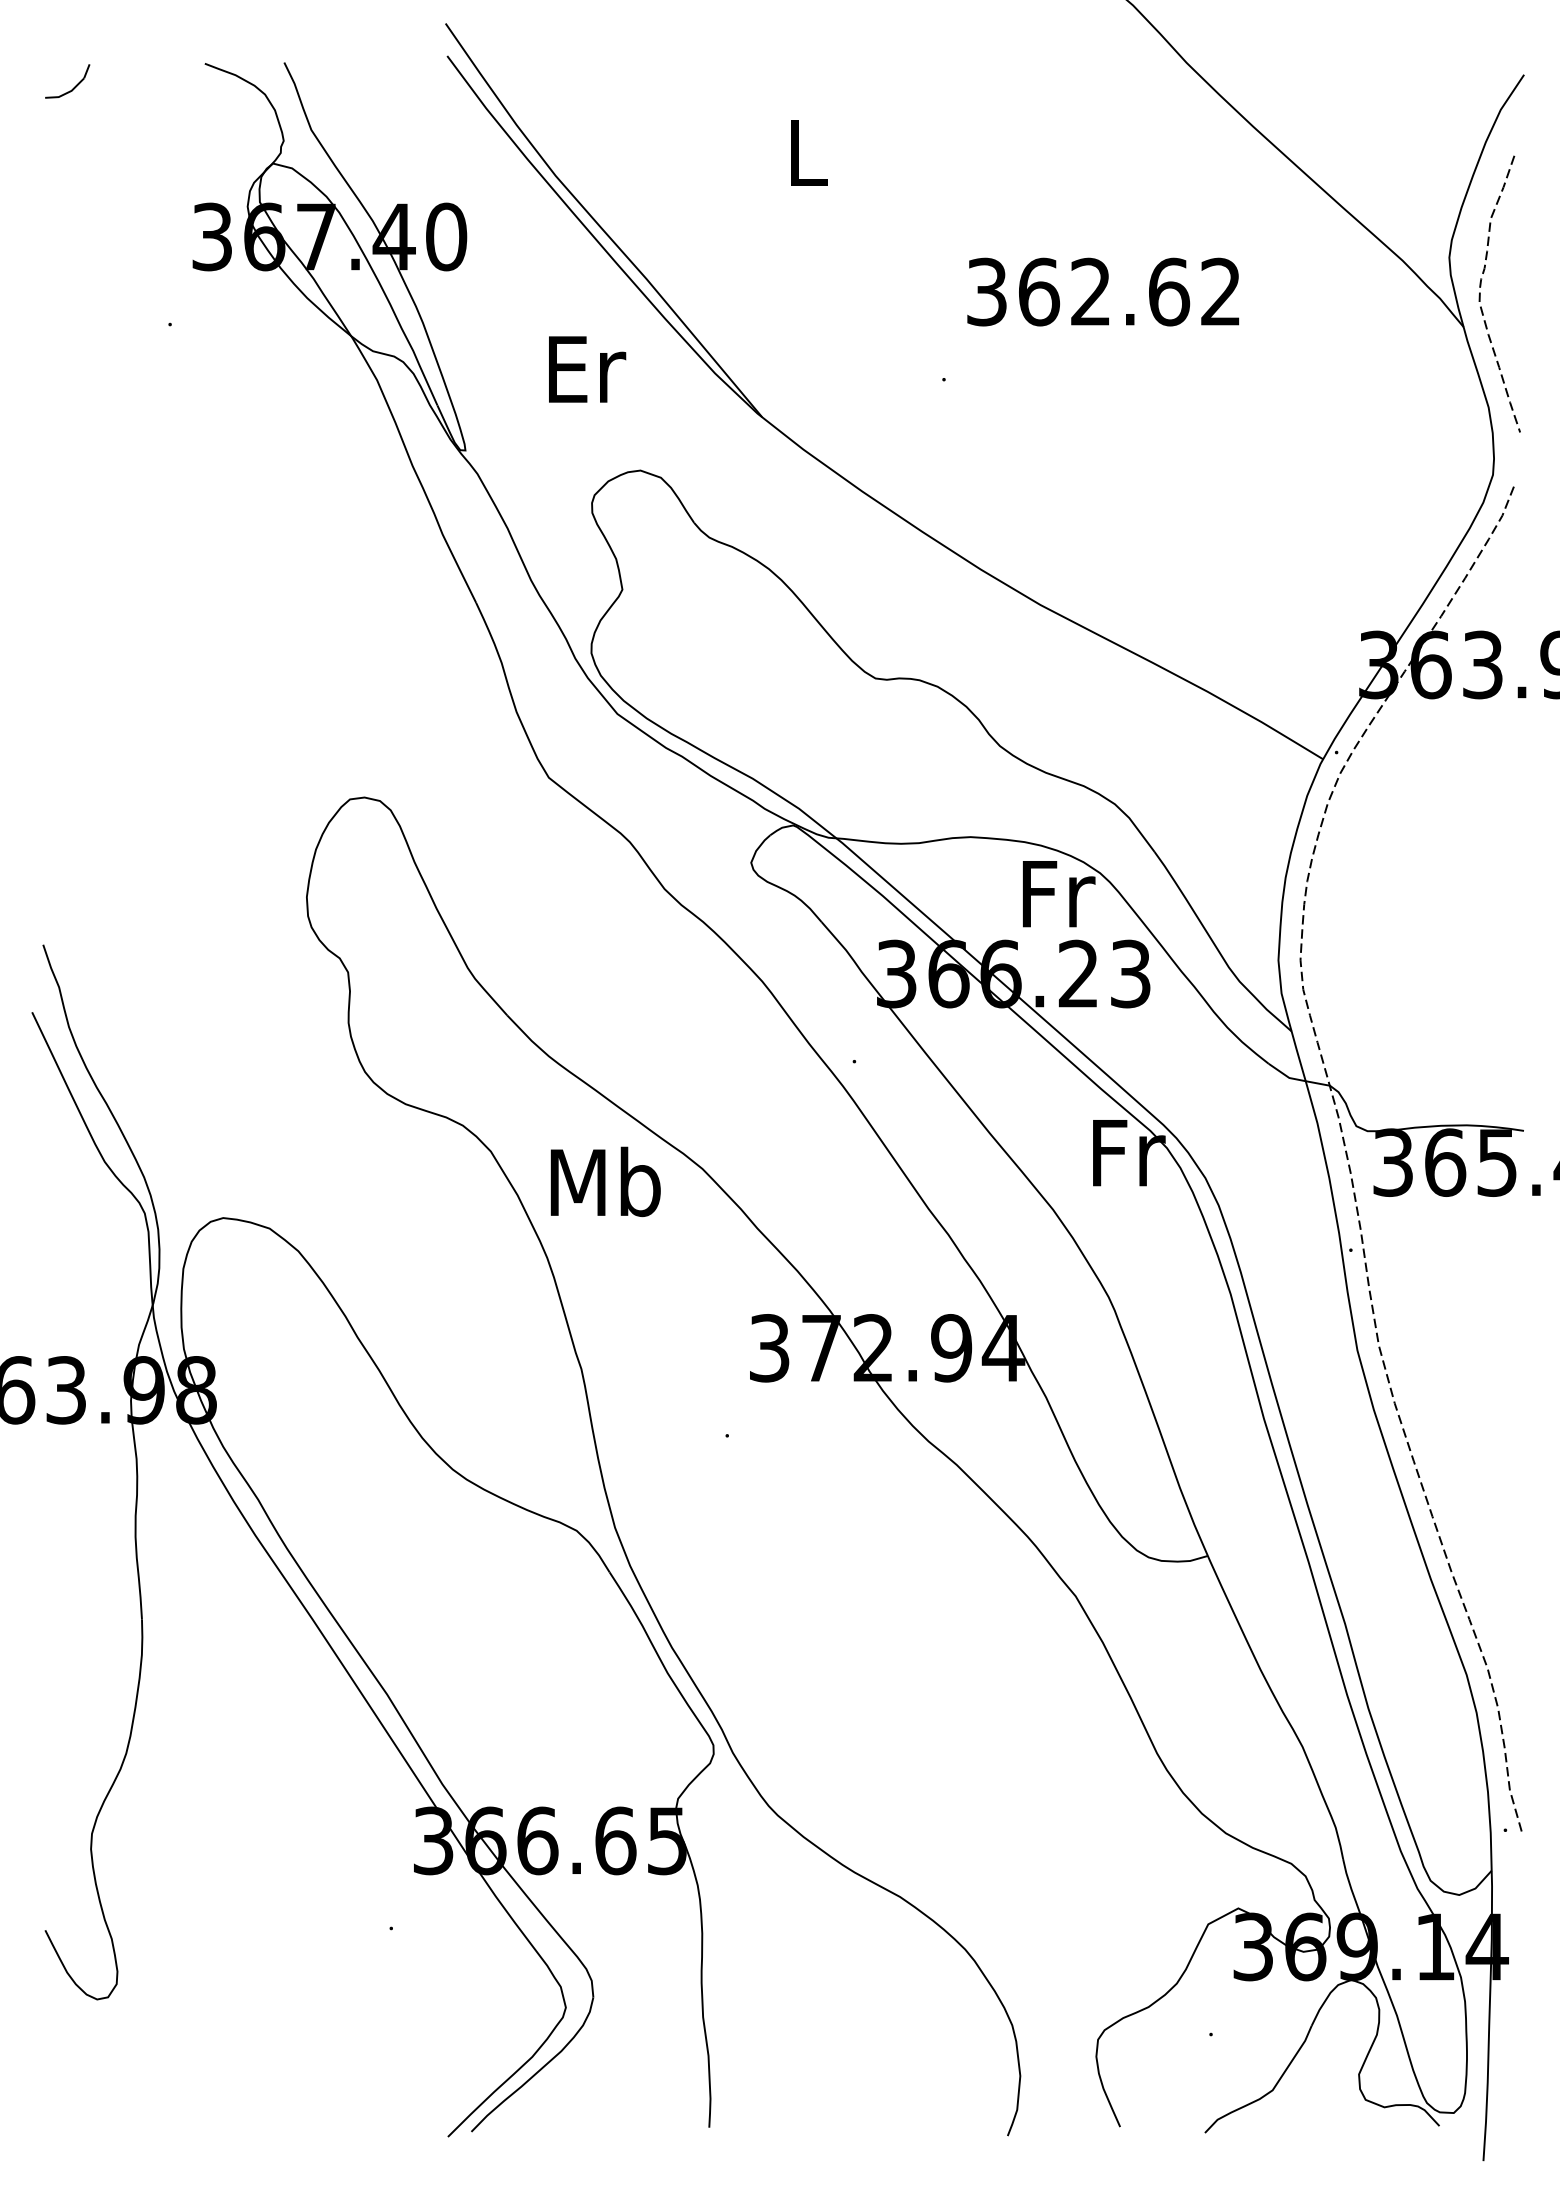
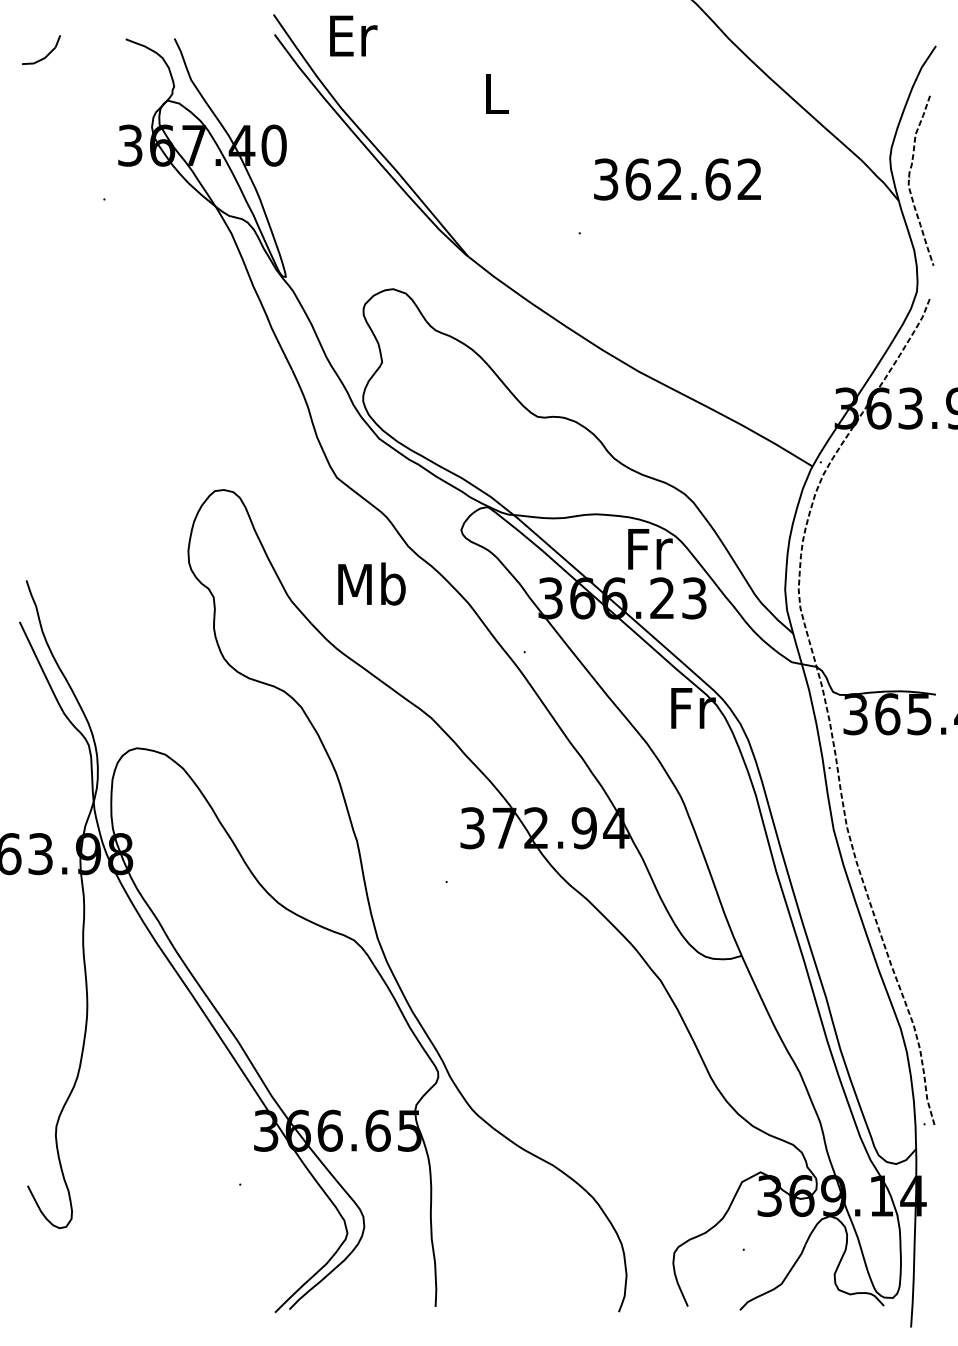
part: (67, 82) -> (41, 50), size x1.4
text: (587, 368) -> (353, 35), moved
text: (604, 1180) -> (371, 583), moved

